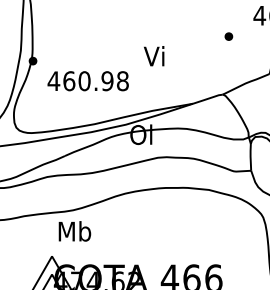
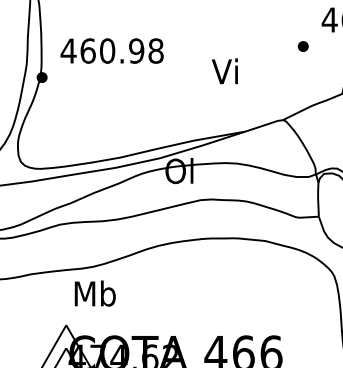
part: (228, 36) -> (302, 46), moved
text: (154, 56) -> (225, 71), moved
text: (87, 81) -> (111, 51), moved

